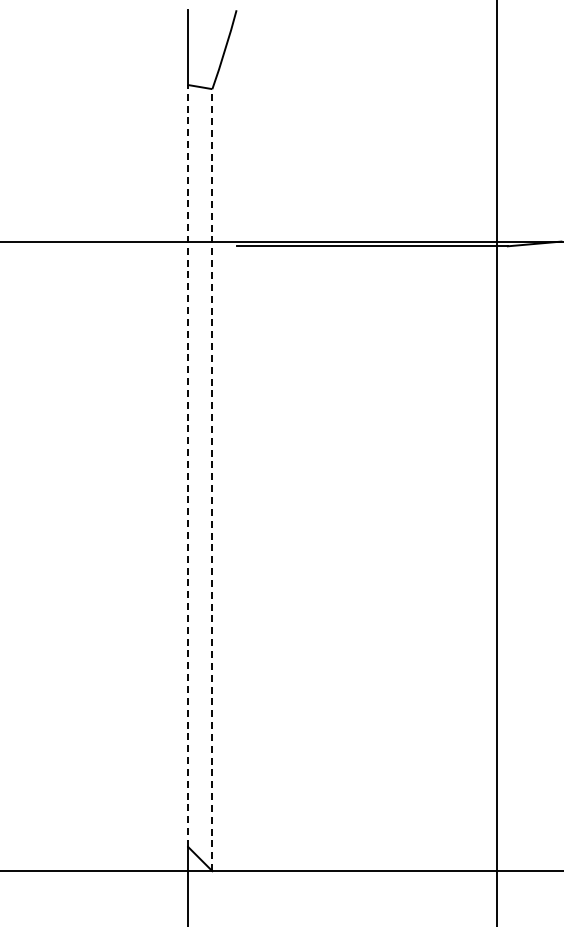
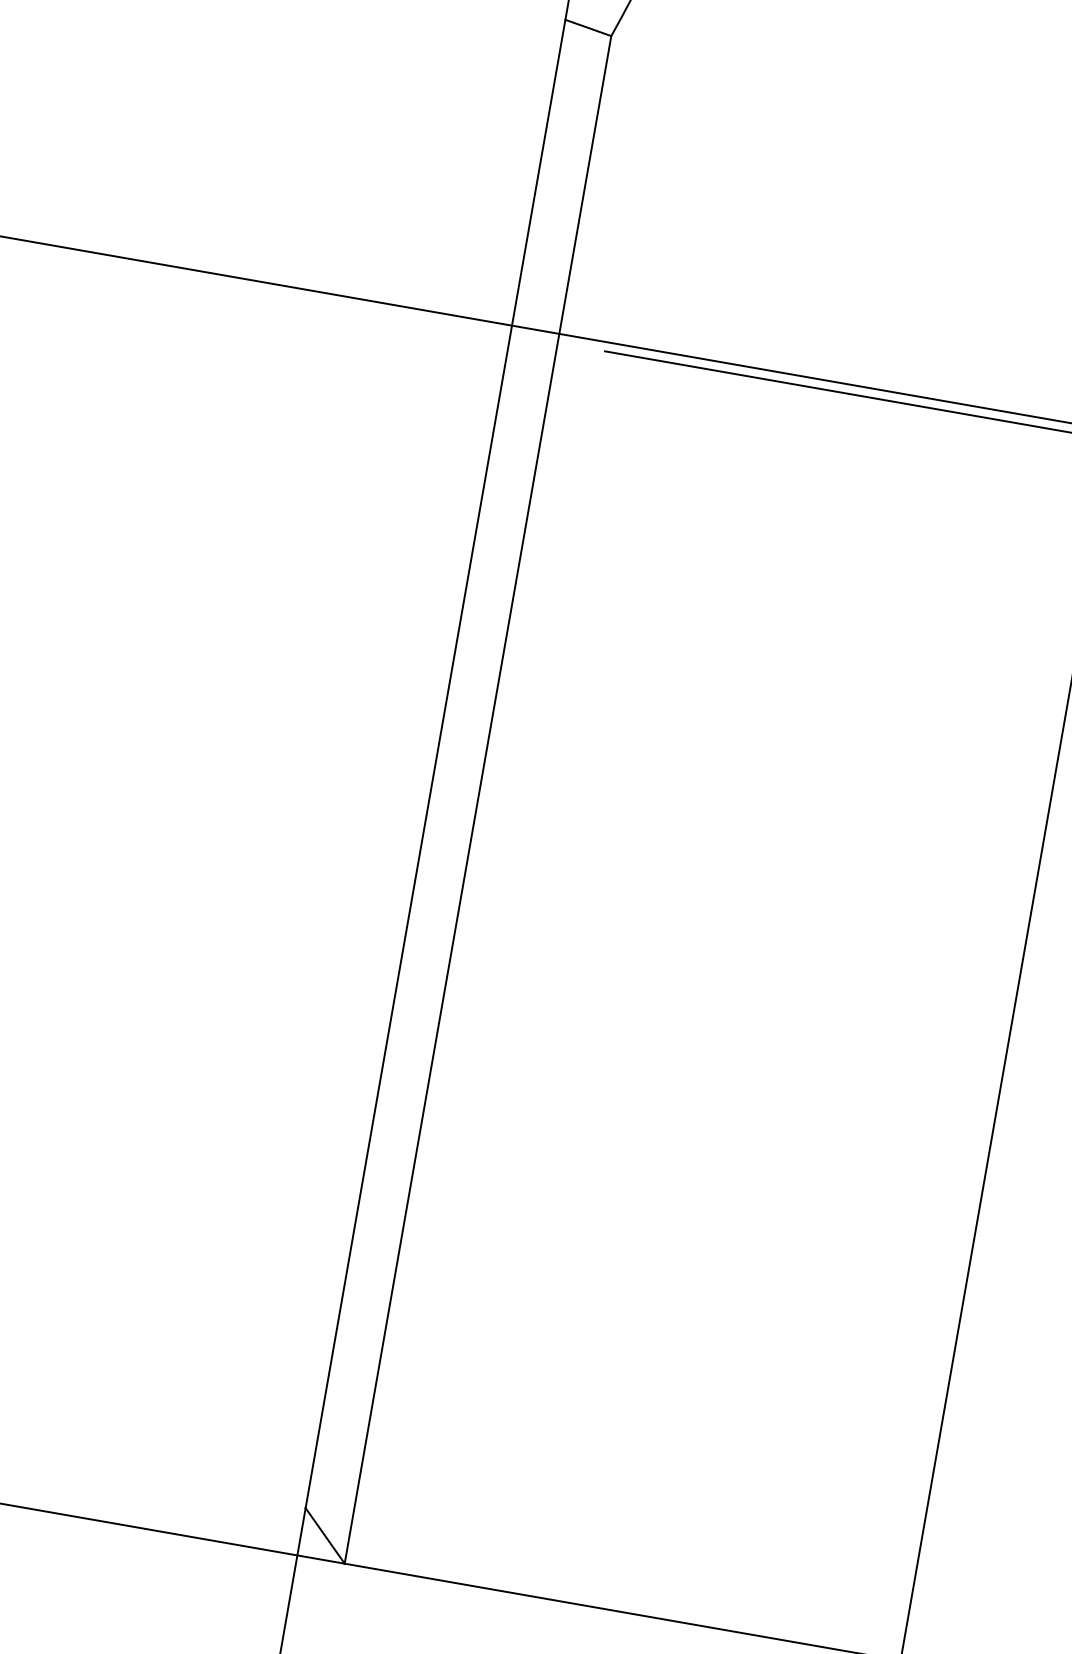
line: (188, 466) -> (436, 765), dashed -> solid
line: (212, 479) -> (478, 798), dashed -> solid

